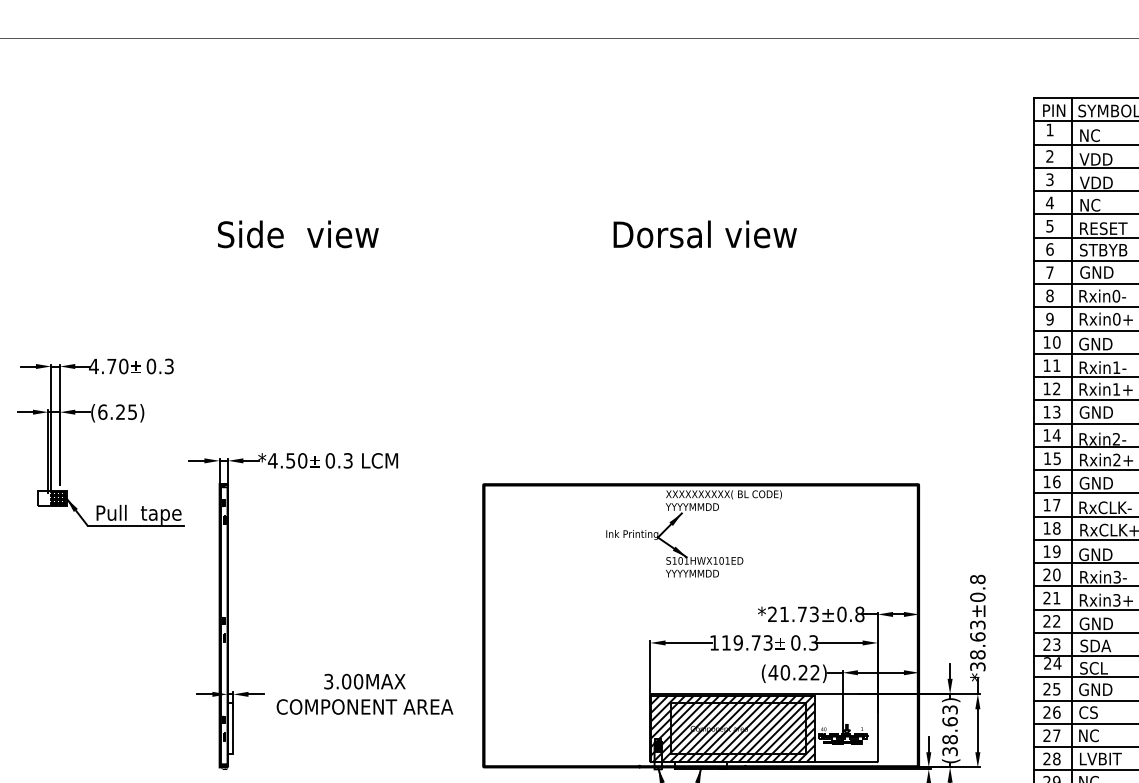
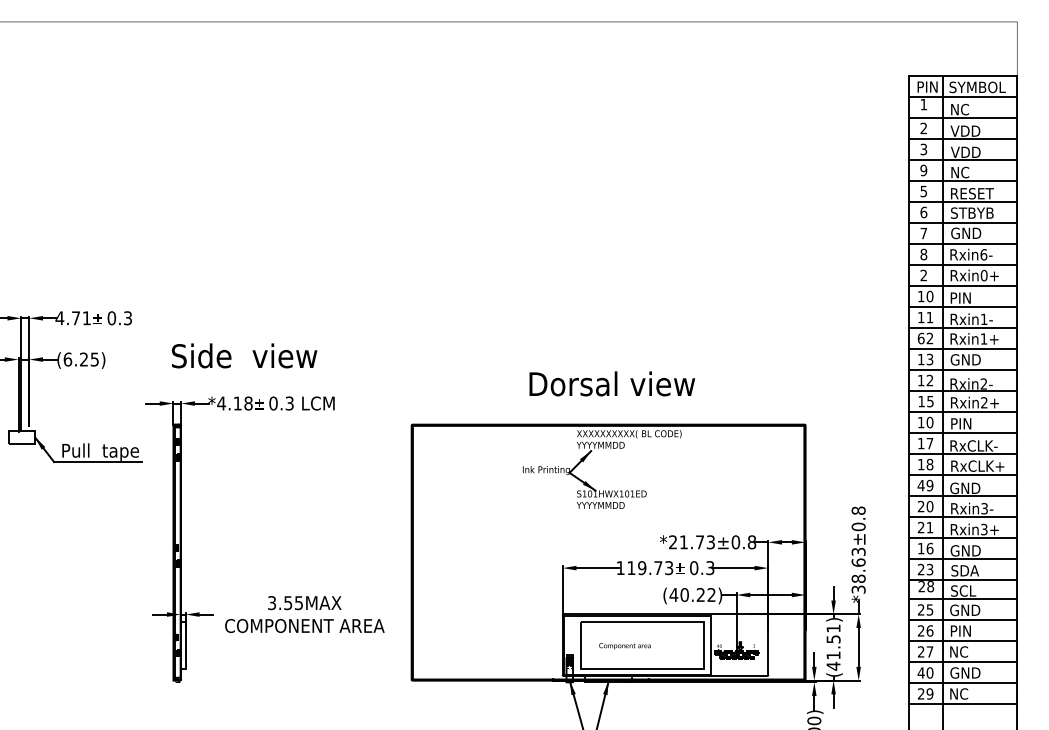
text: (1049, 202) -> (923, 170), 4 -> 9
text: (298, 233) -> (244, 355), moved
text: (705, 233) -> (612, 383), moved
text: (1115, 295) -> (983, 254), Rxin0- -> Rxin6-
text: (1049, 319) -> (923, 275), 9 -> 2
text: (1096, 343) -> (965, 297), GND -> PIN
text: (123, 366) -> (86, 318), 4.70 -> 4.71
text: (1046, 388) -> (920, 338), 12 -> 62
text: (1056, 435) -> (929, 380), 14 -> 12
text: (296, 460) -> (242, 403), *4.50 -> *4.18
text: (1056, 480) -> (929, 421), 16 -> 10
text: (1096, 482) -> (965, 423), GND -> PIN
hatch: (58, 498) -> (27, 437), removed
text: (1046, 551) -> (920, 485), 19 -> 49
text: (1051, 621) -> (925, 548), 22 -> 16
text: (1057, 663) -> (930, 586), 24 -> 28
text: (352, 682) -> (293, 603), 3.00MAX -> 3.55MAX
text: (1090, 712) -> (960, 630), CS -> PIN
hatch: (733, 728) -> (637, 645), removed
text: (950, 730) -> (833, 647), (38.63) -> (41.51)
text: (1051, 758) -> (925, 672), 28 -> 40
text: (1100, 758) -> (969, 672), LVBIT -> GND

